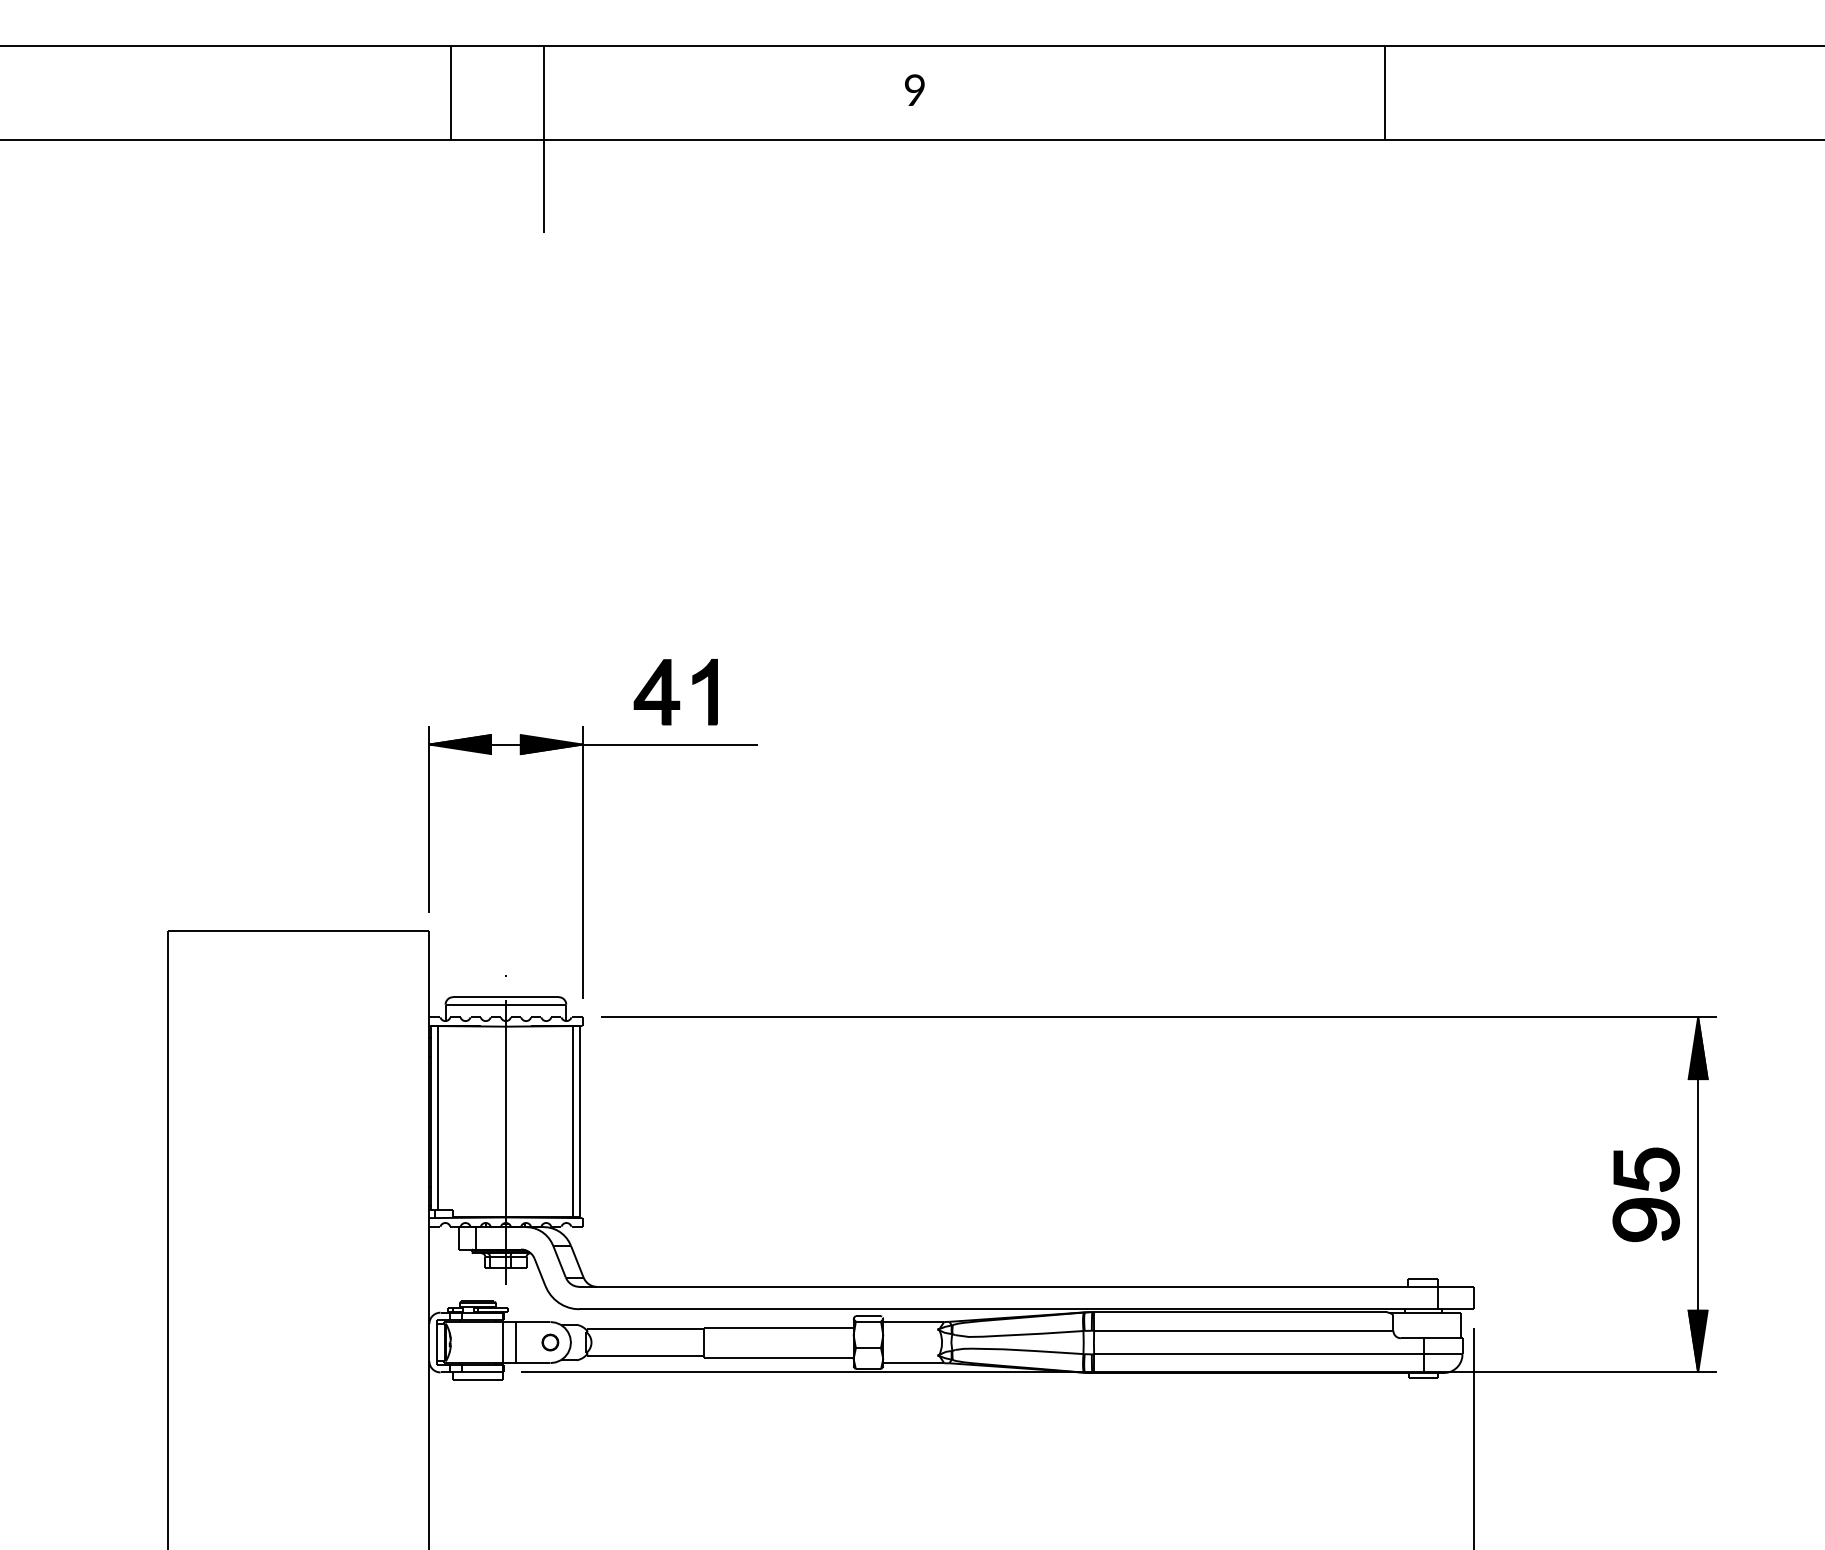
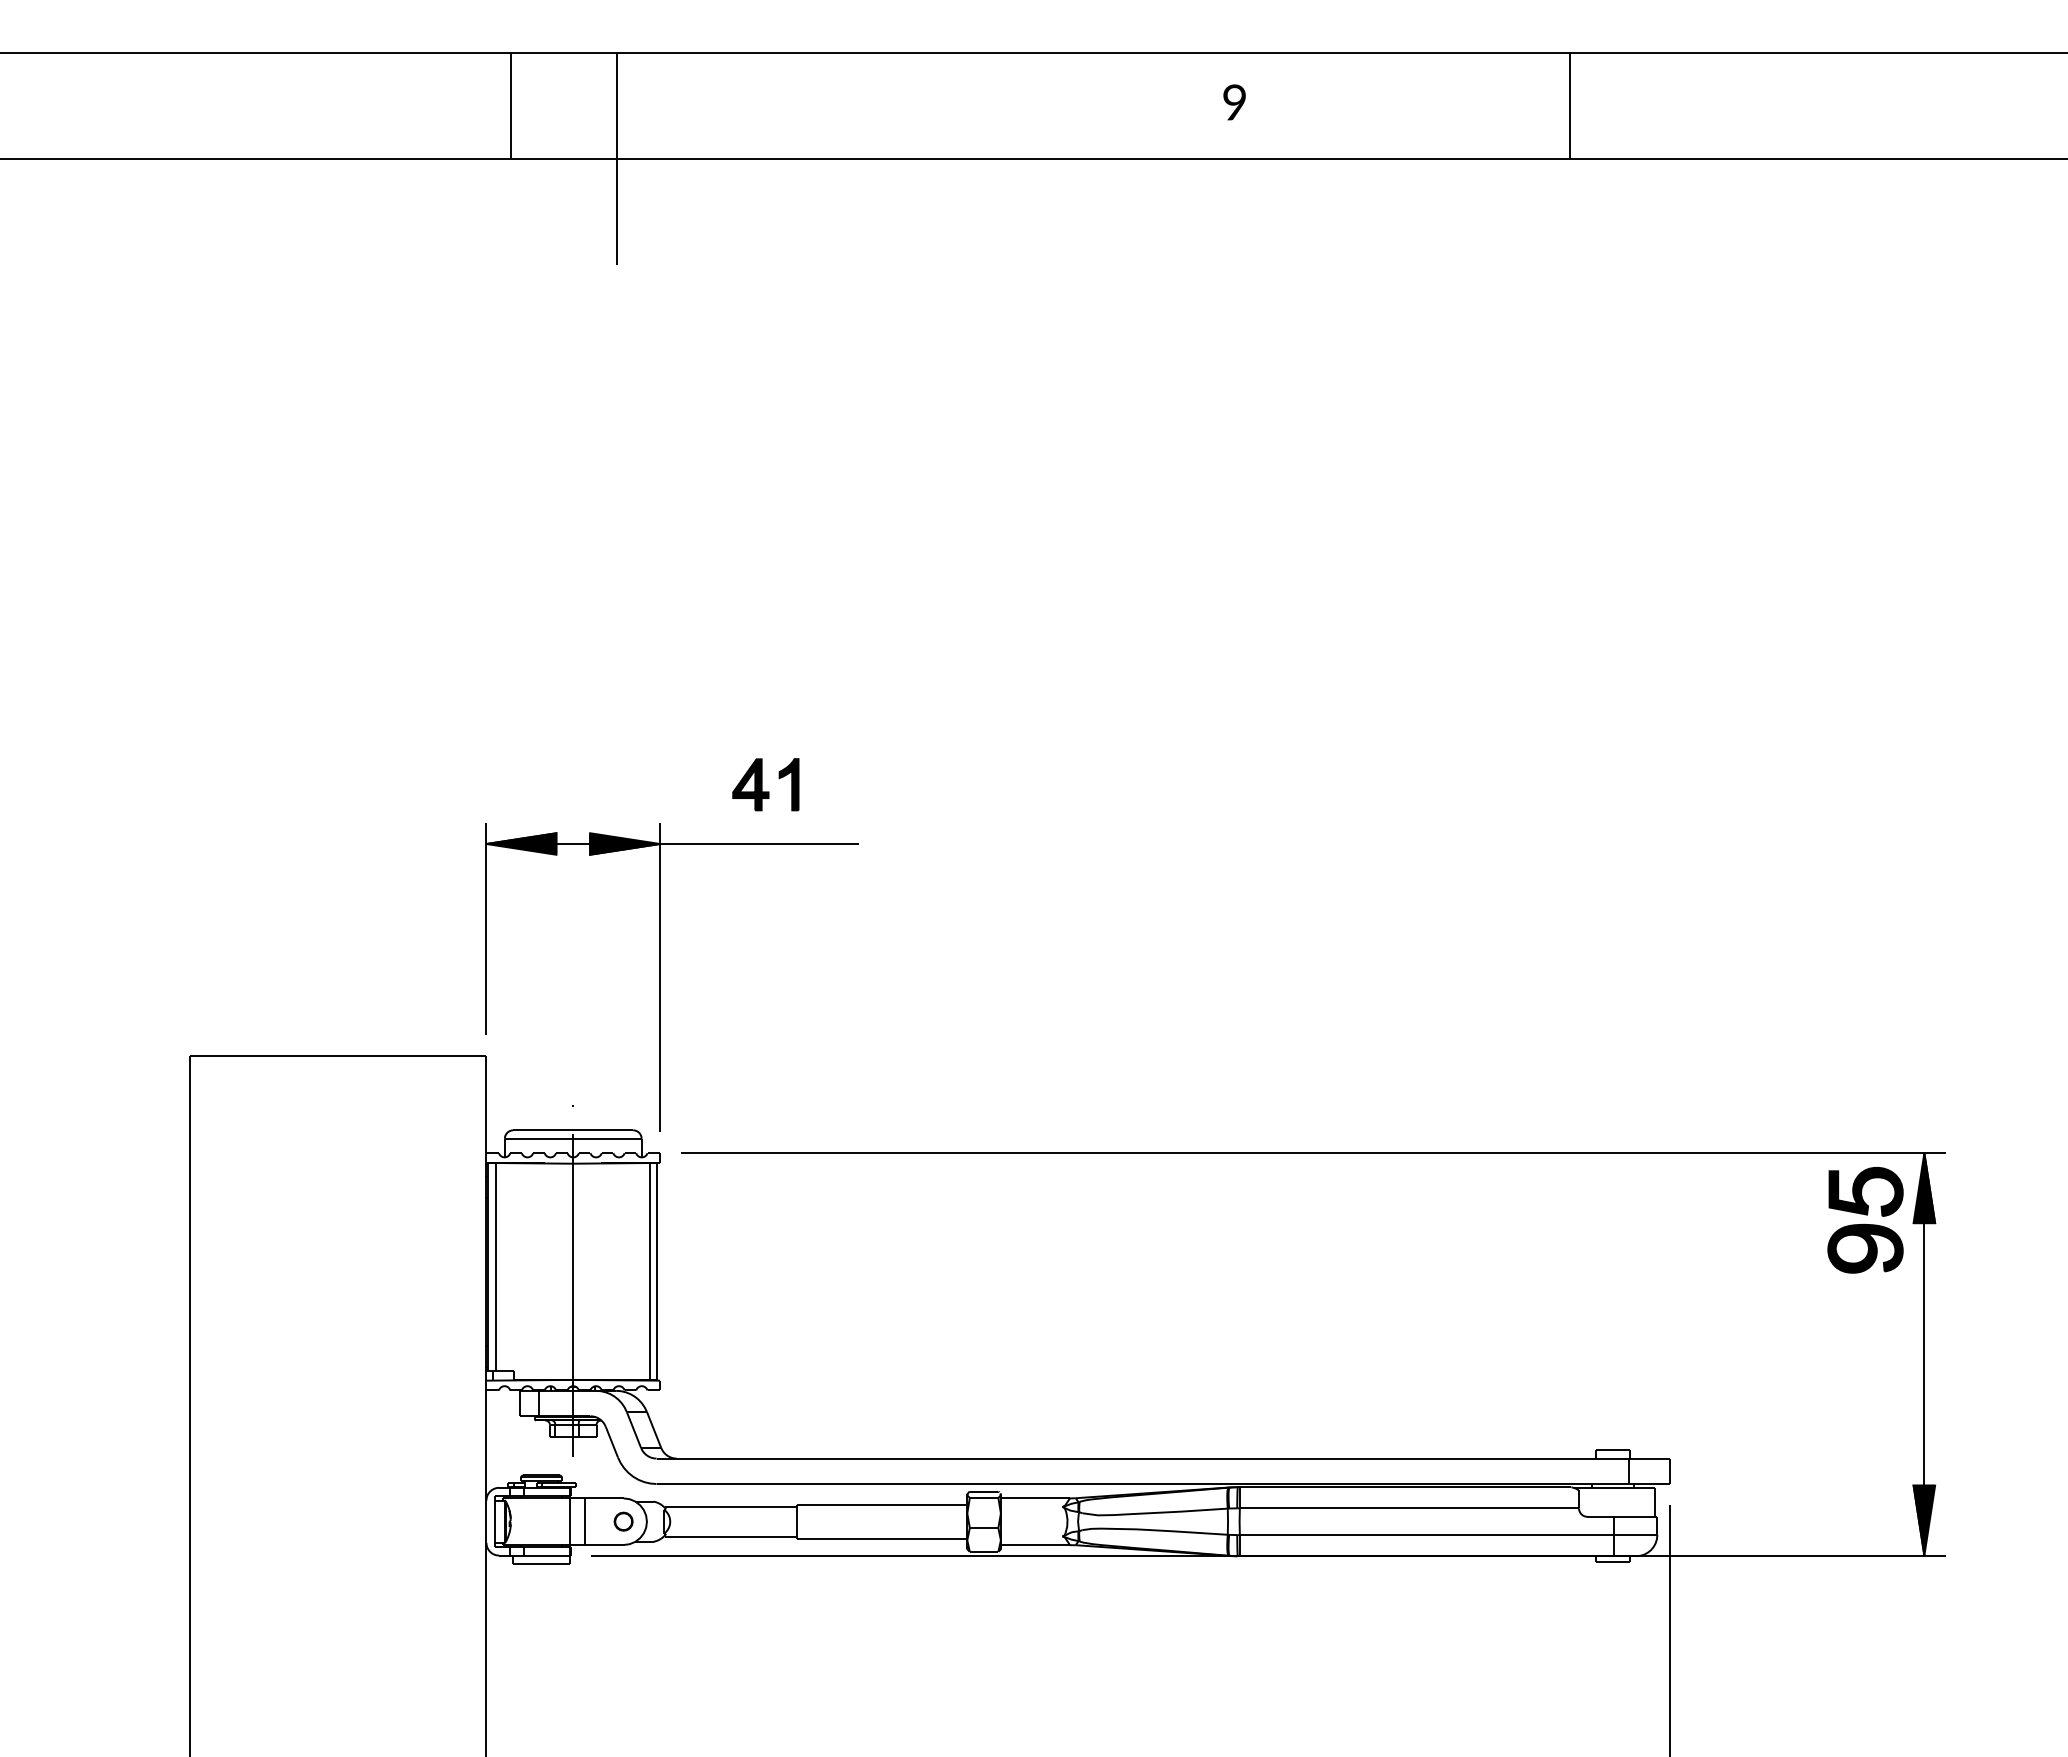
text: (914, 90) -> (1234, 102), moved
part: (675, 692) -> (765, 784), size x0.7
part: (1646, 1195) -> (1865, 1220), moved

